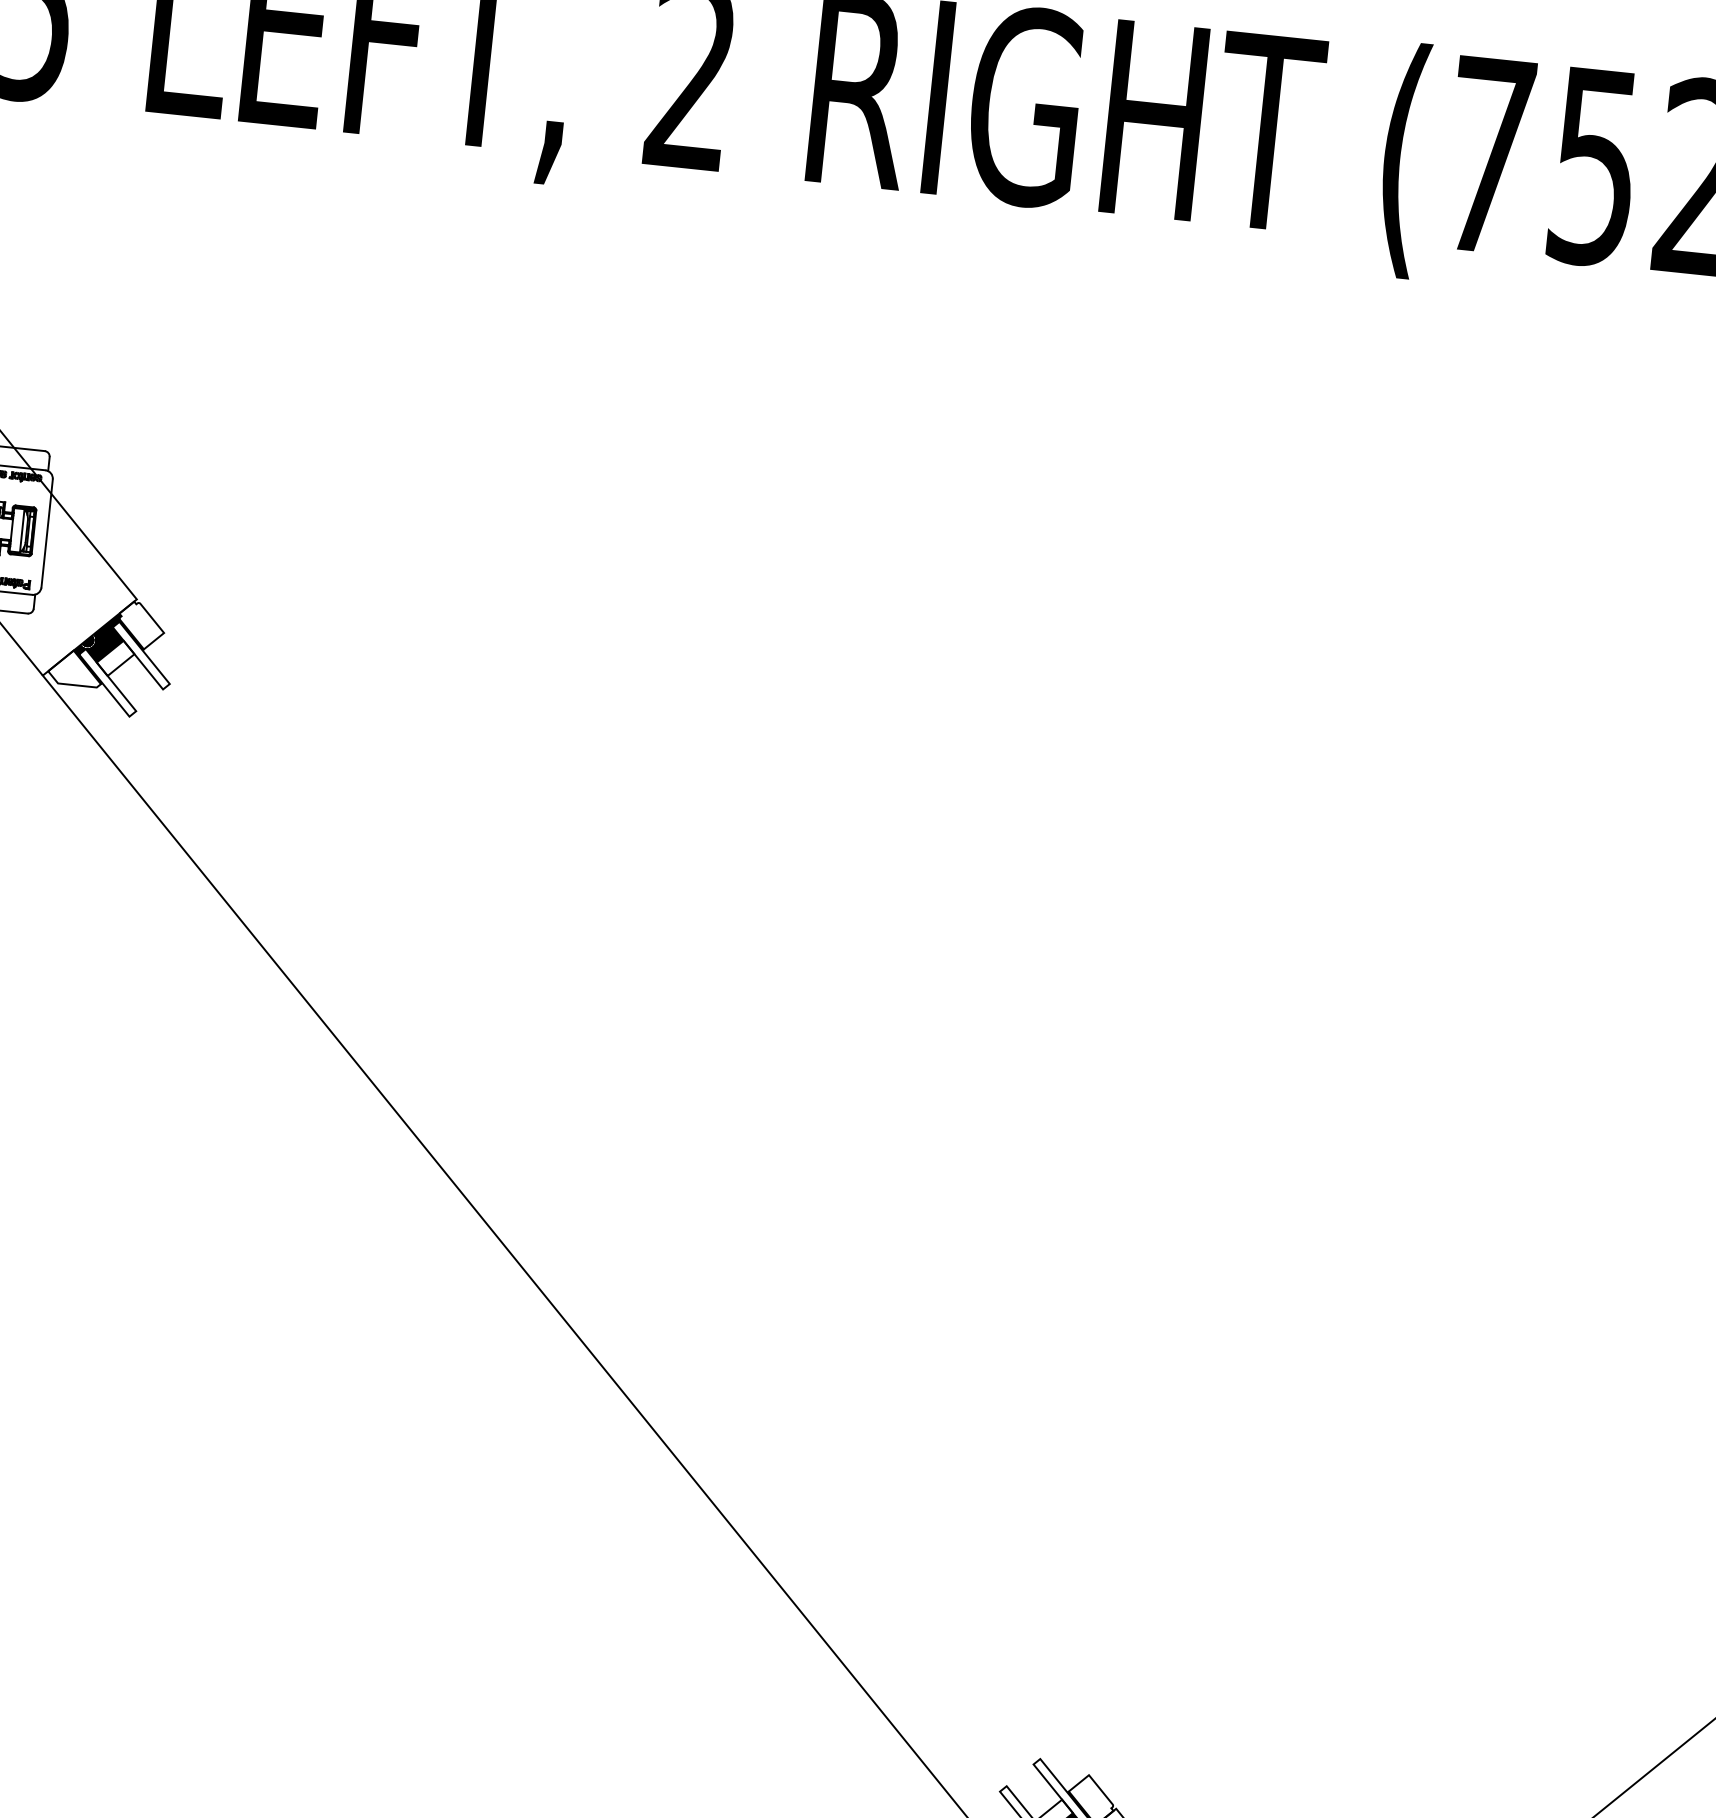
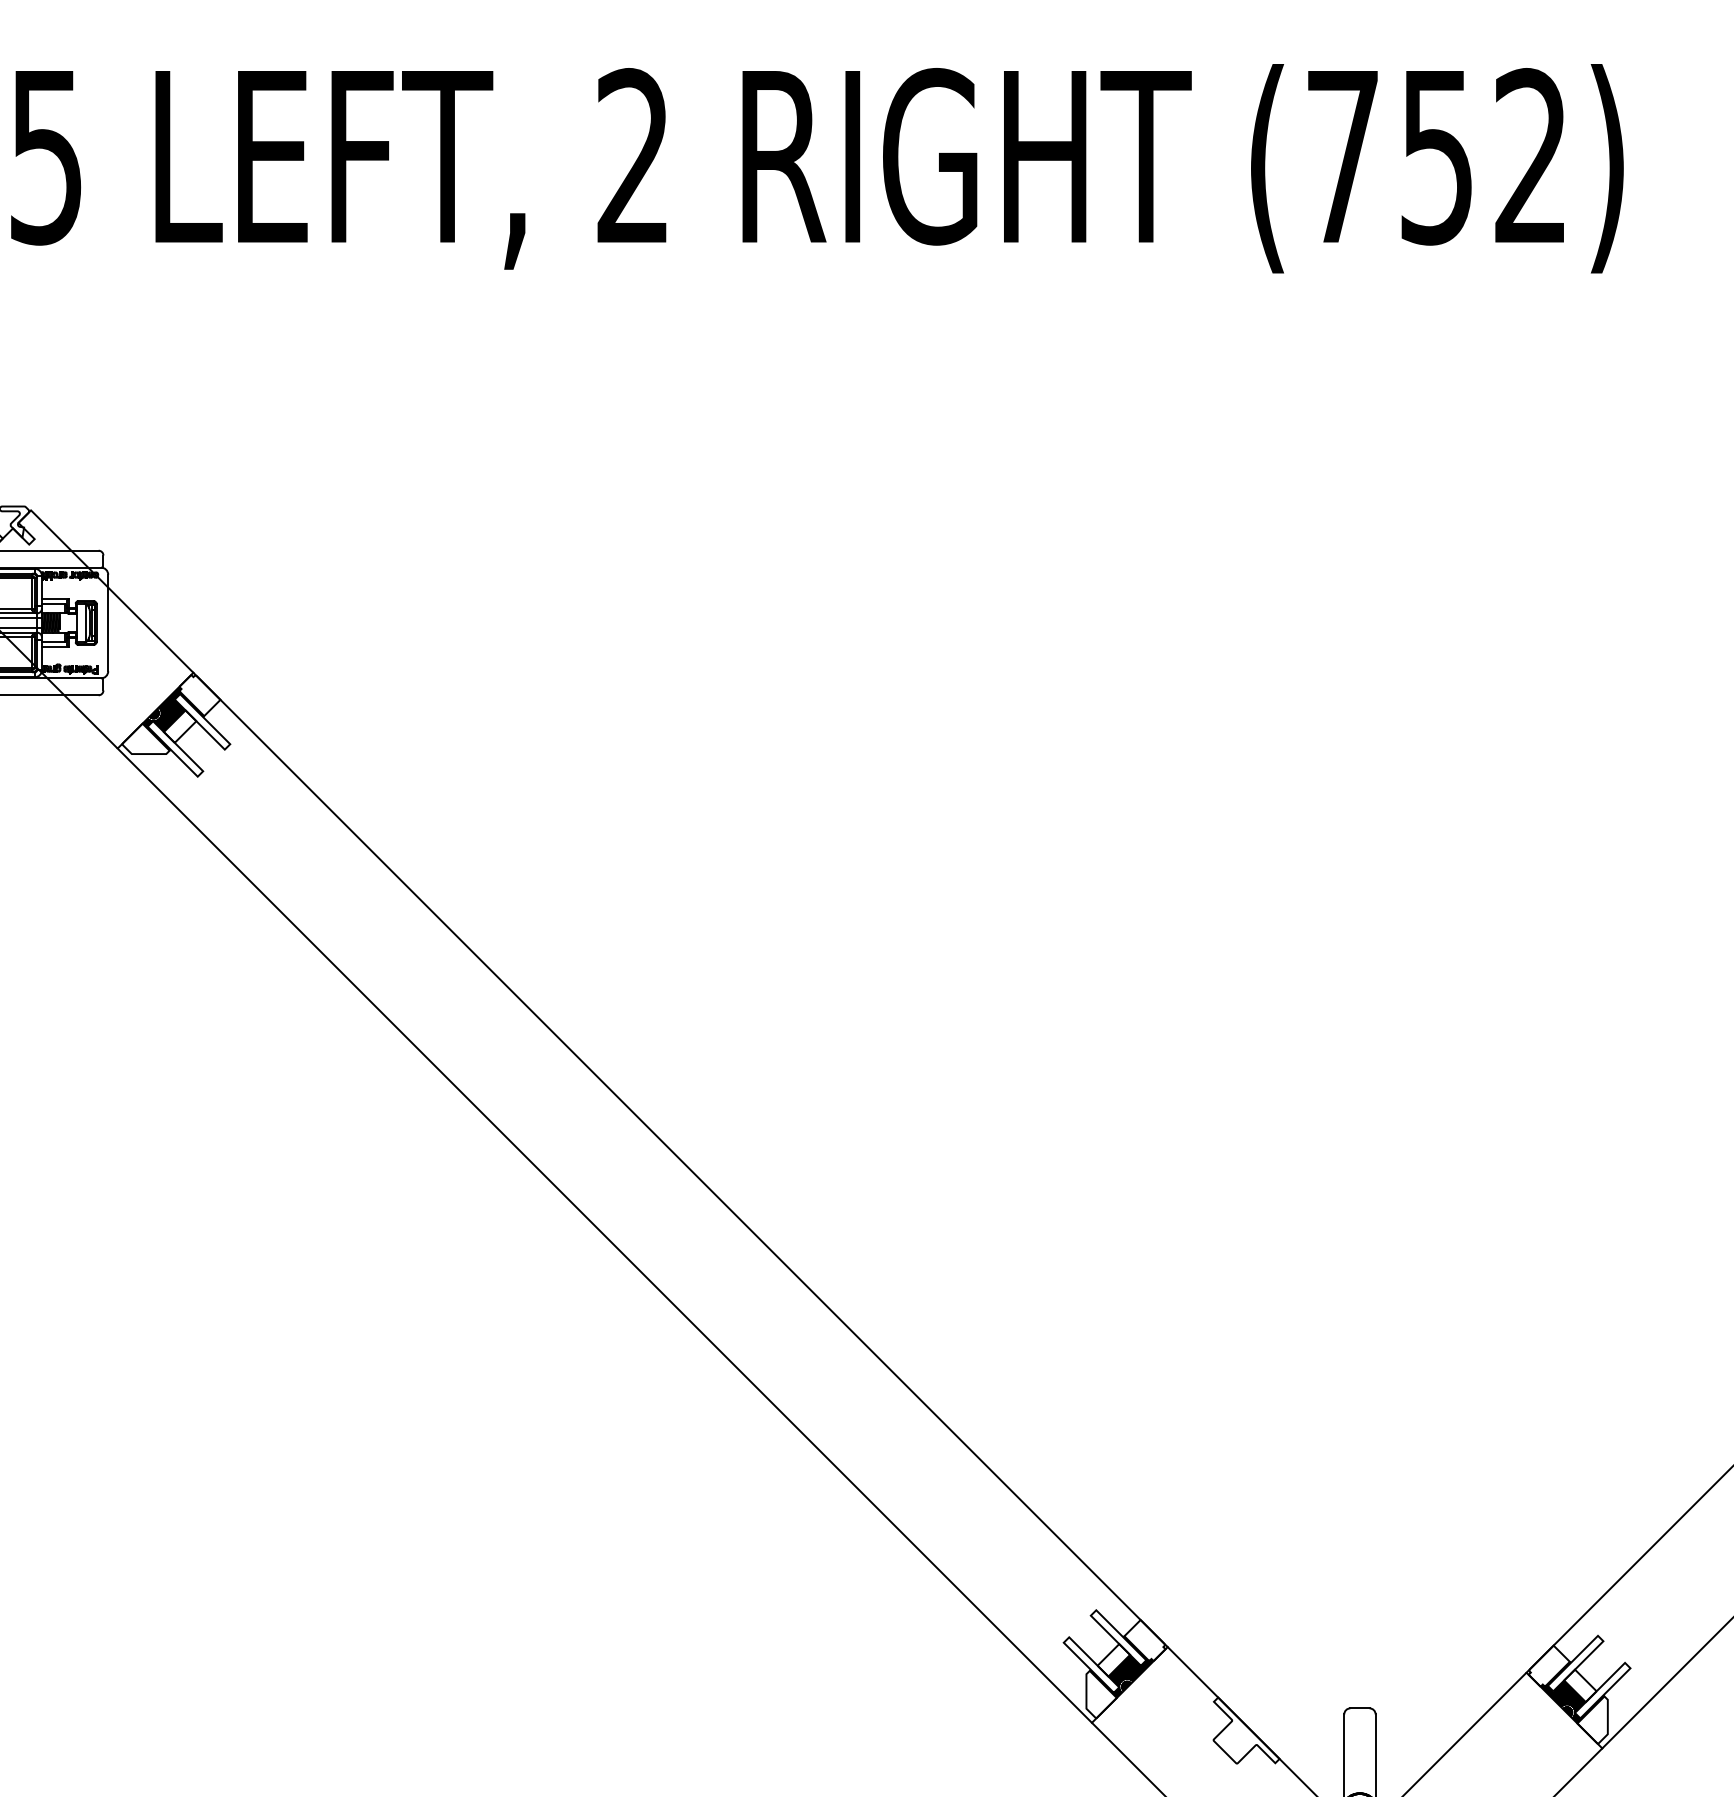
line: (626, 1203) -> (680, 1159), added

